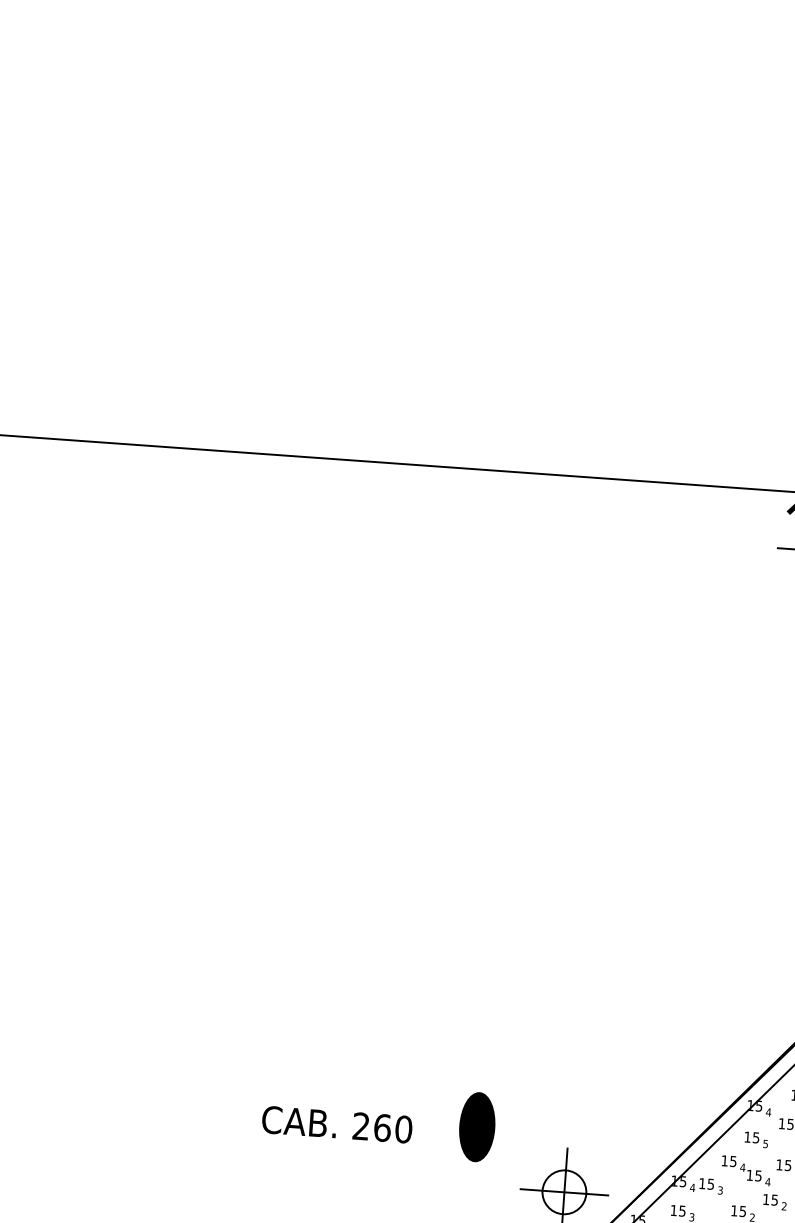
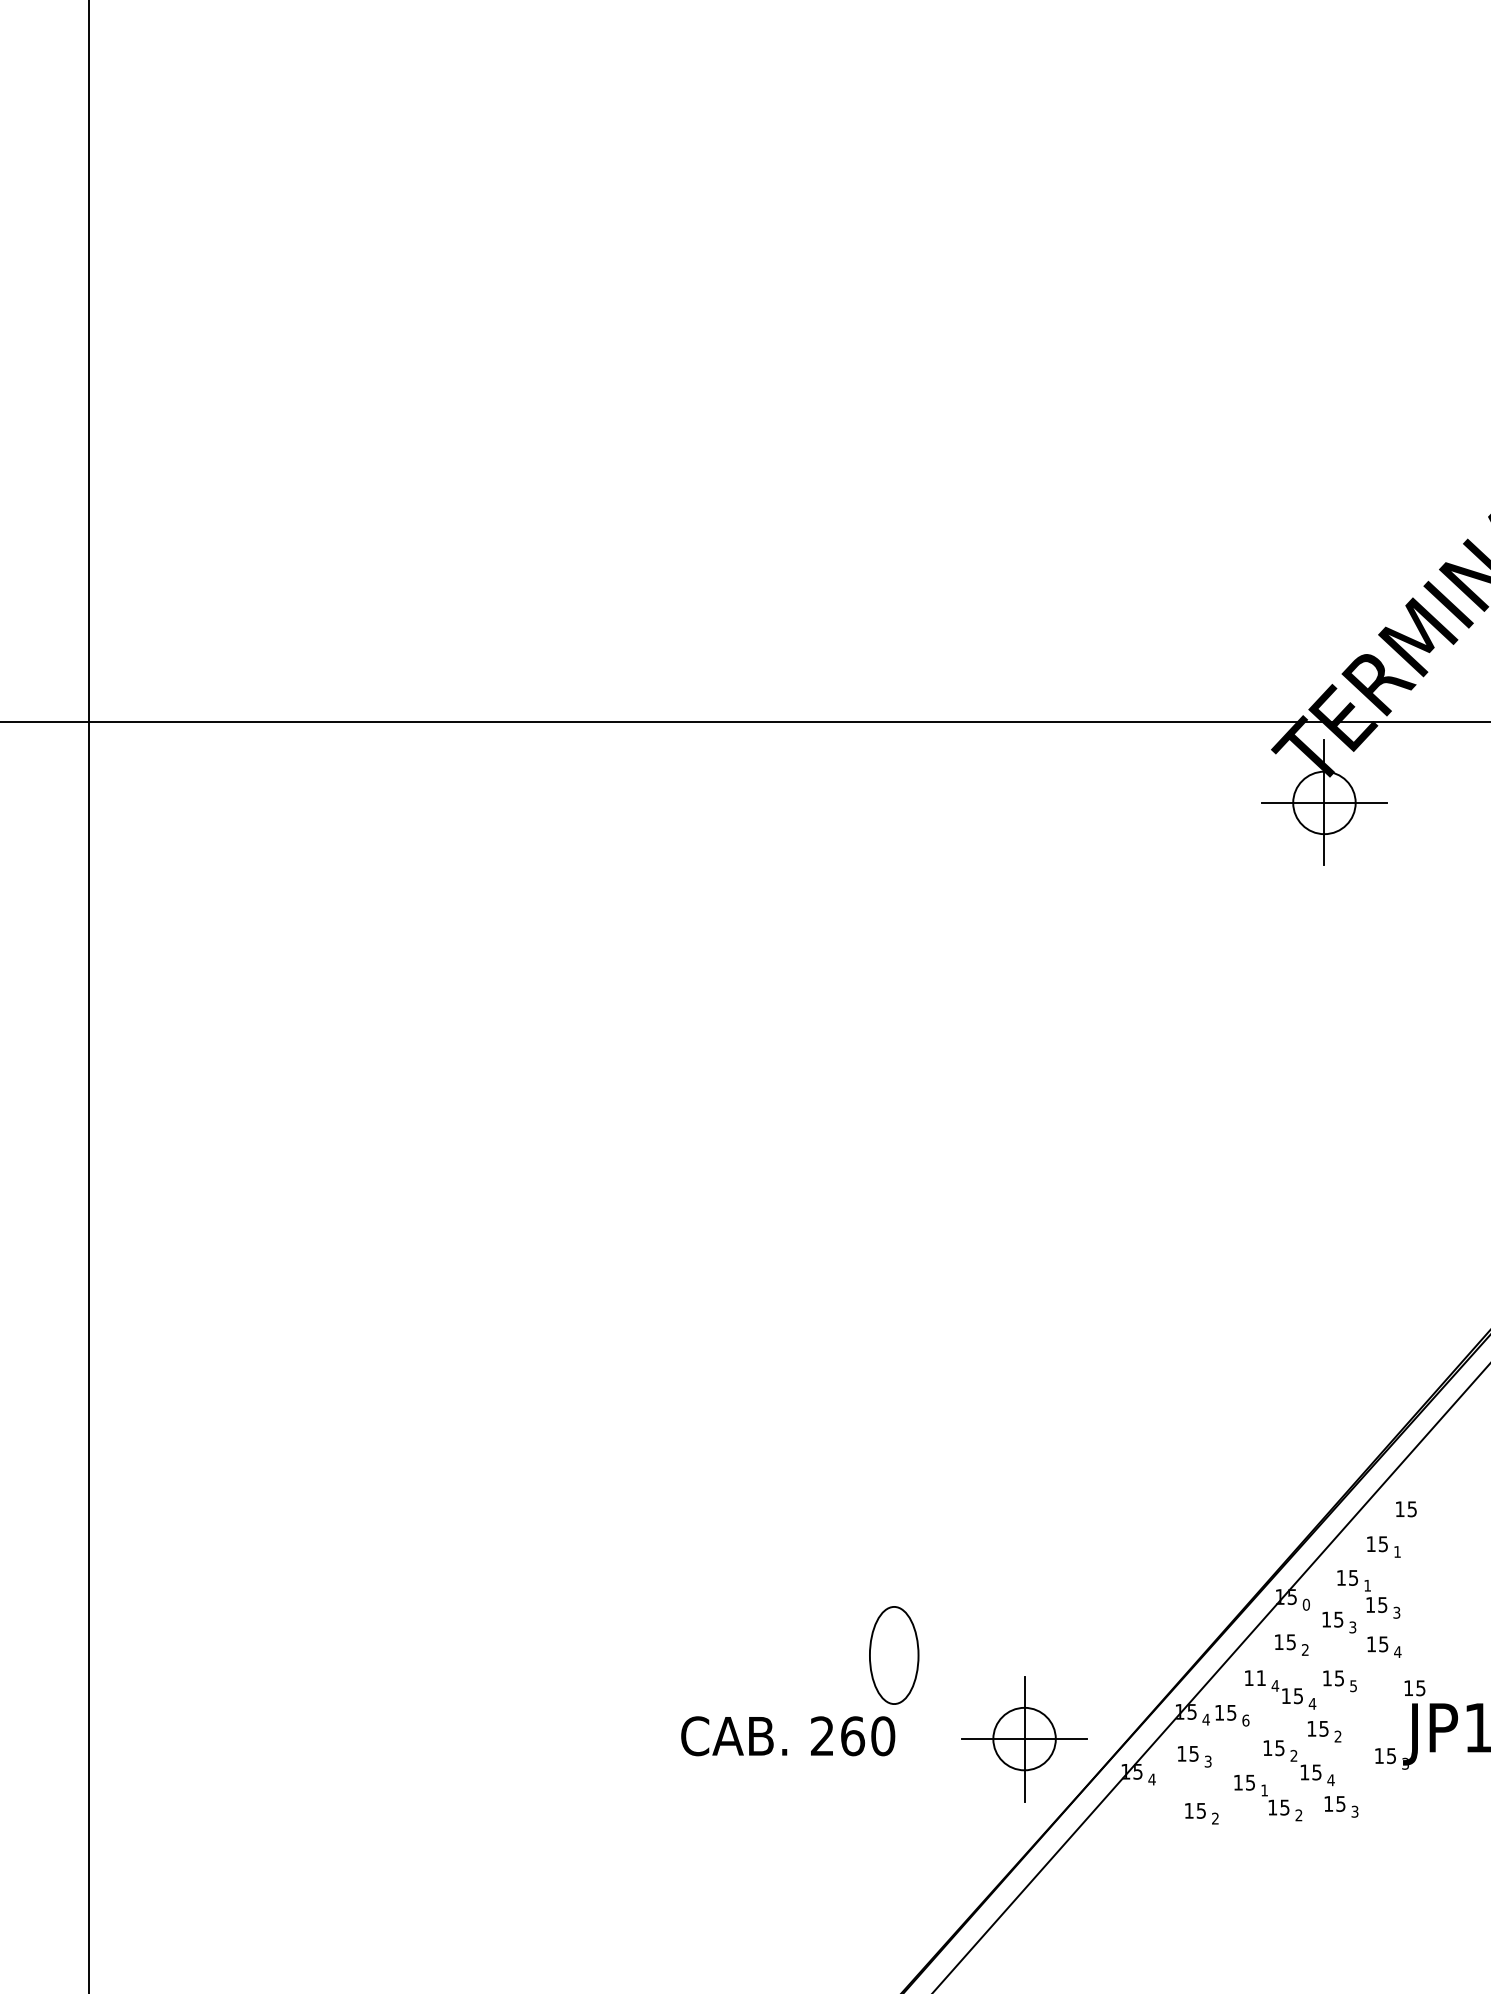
text: (768, 1112) -> (1306, 1604), 4 -> 0
text: (337, 1124) -> (788, 1736), moved
fill: (476, 1127) -> (893, 1655), removed
text: (765, 1144) -> (1305, 1650), 5 -> 2
text: (732, 1161) -> (1260, 1678), 15 -> 11
text: (720, 1190) -> (1245, 1720), 3 -> 6

